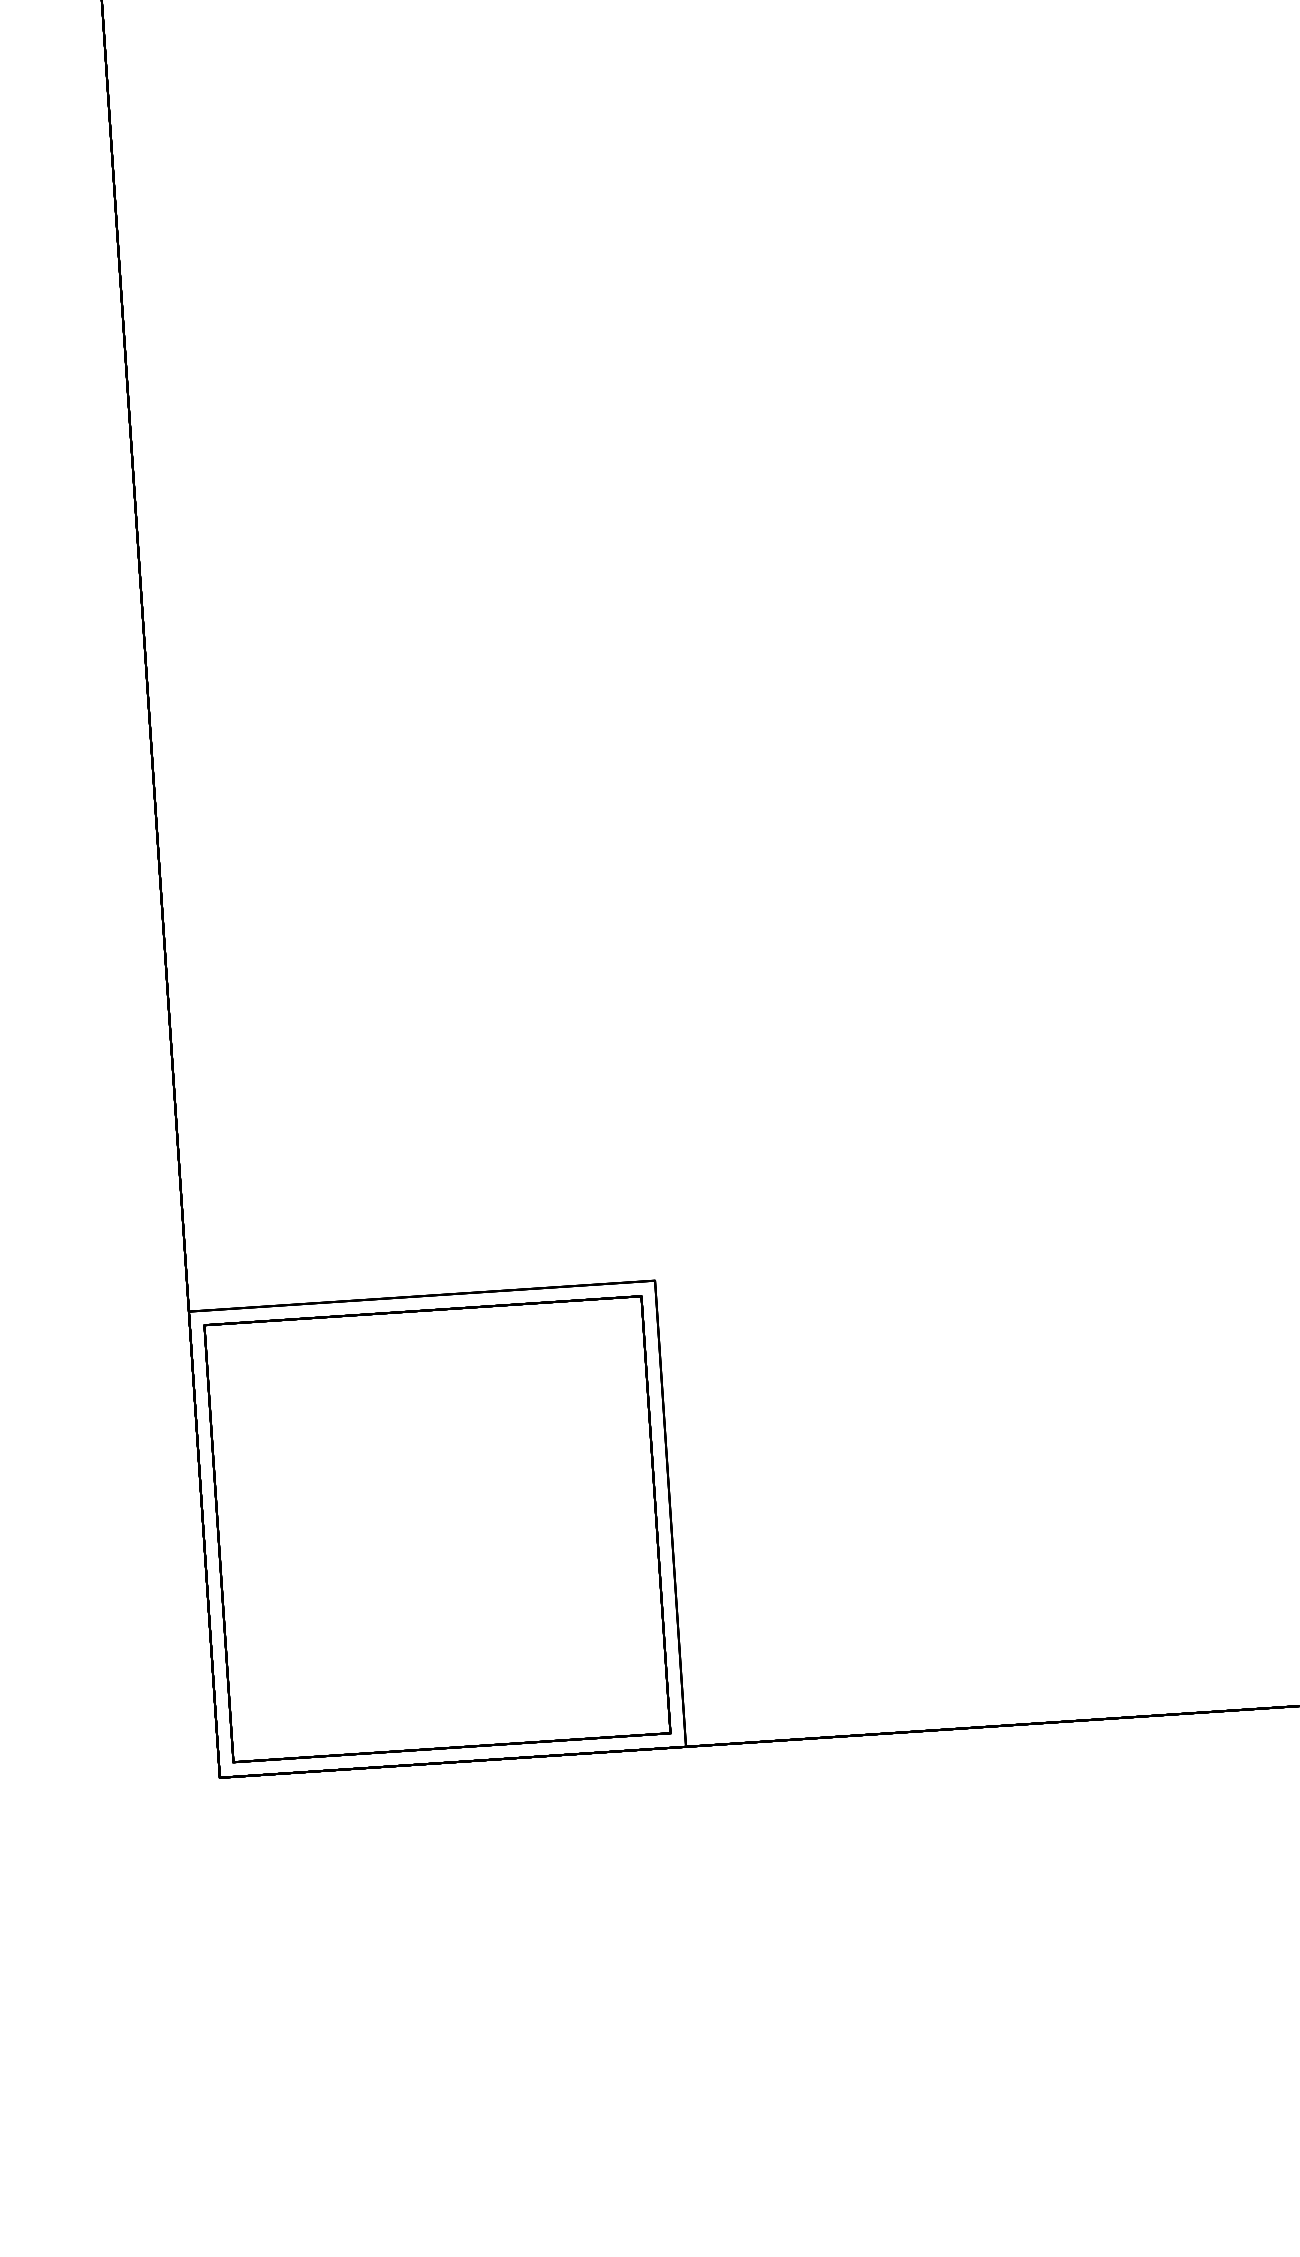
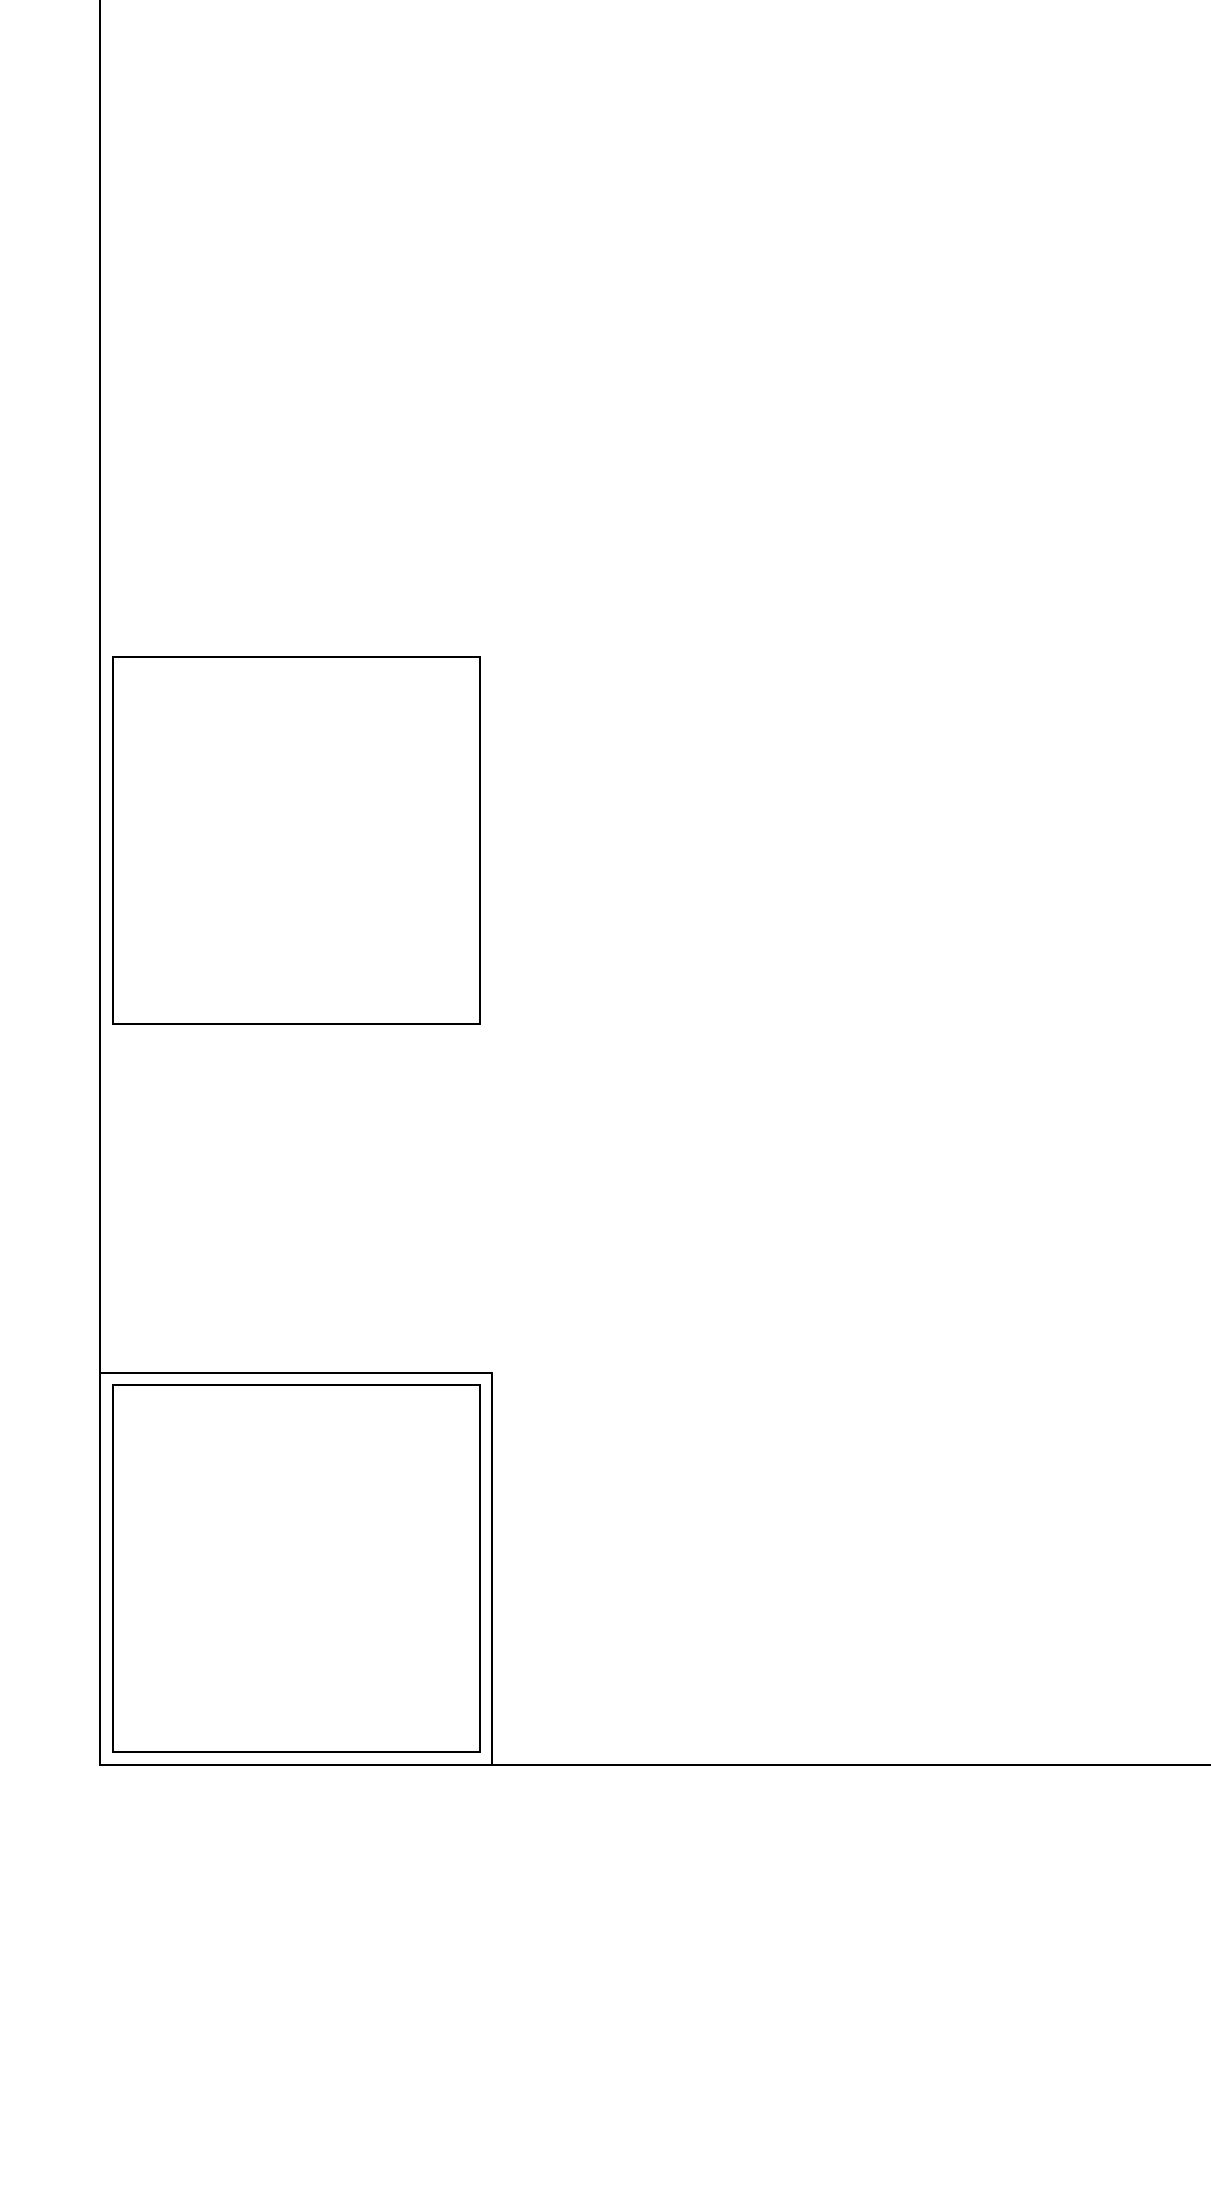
part: (380, 662) -> (296, 840), added

